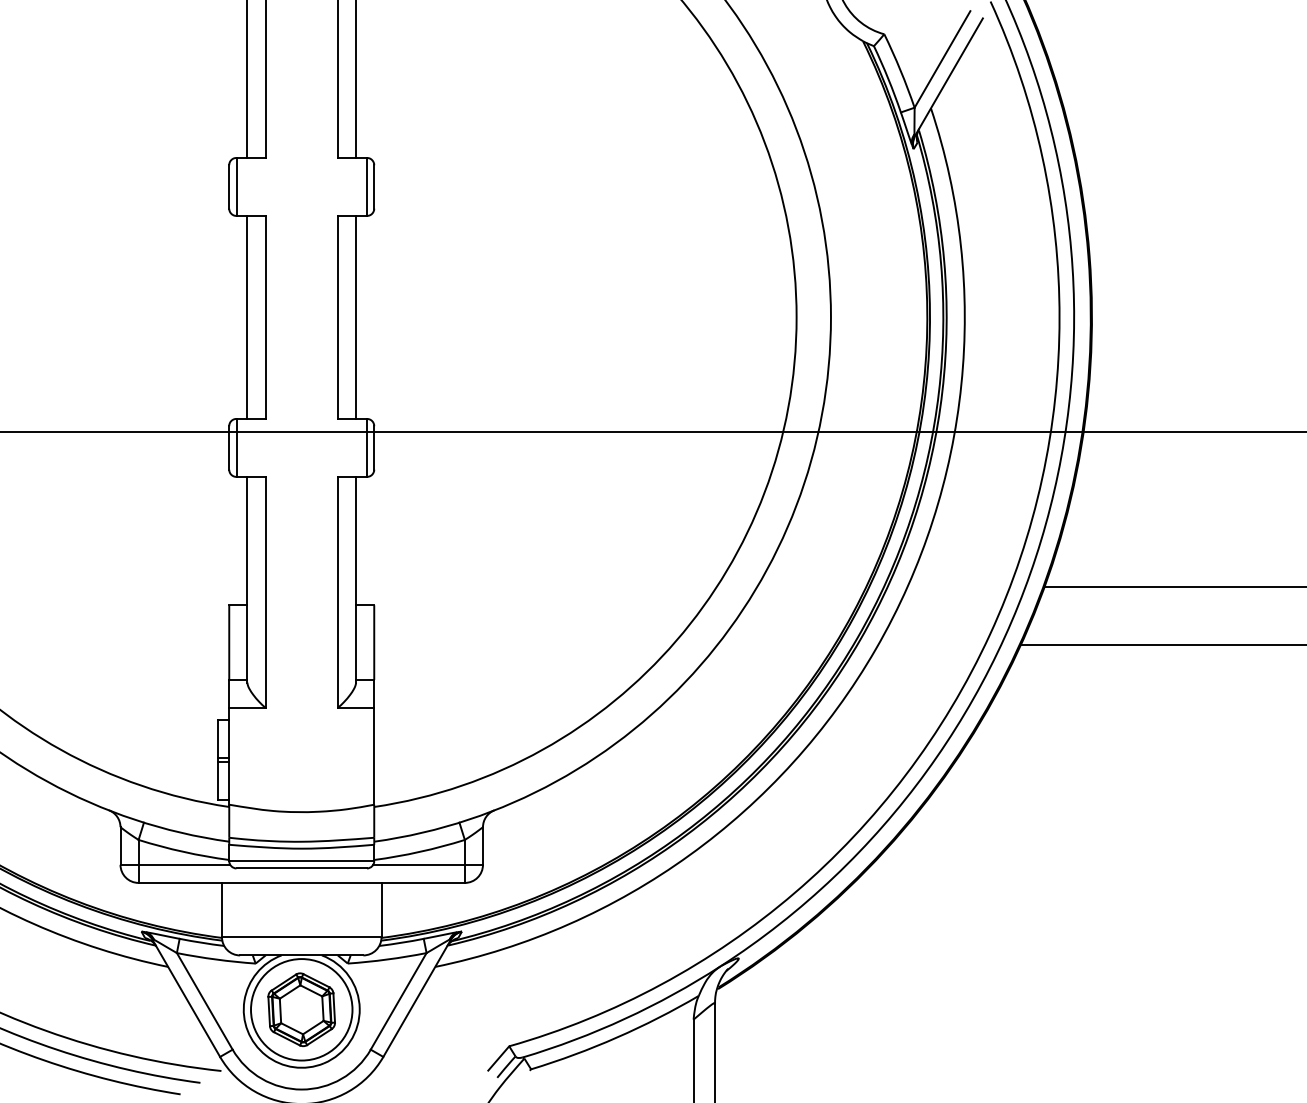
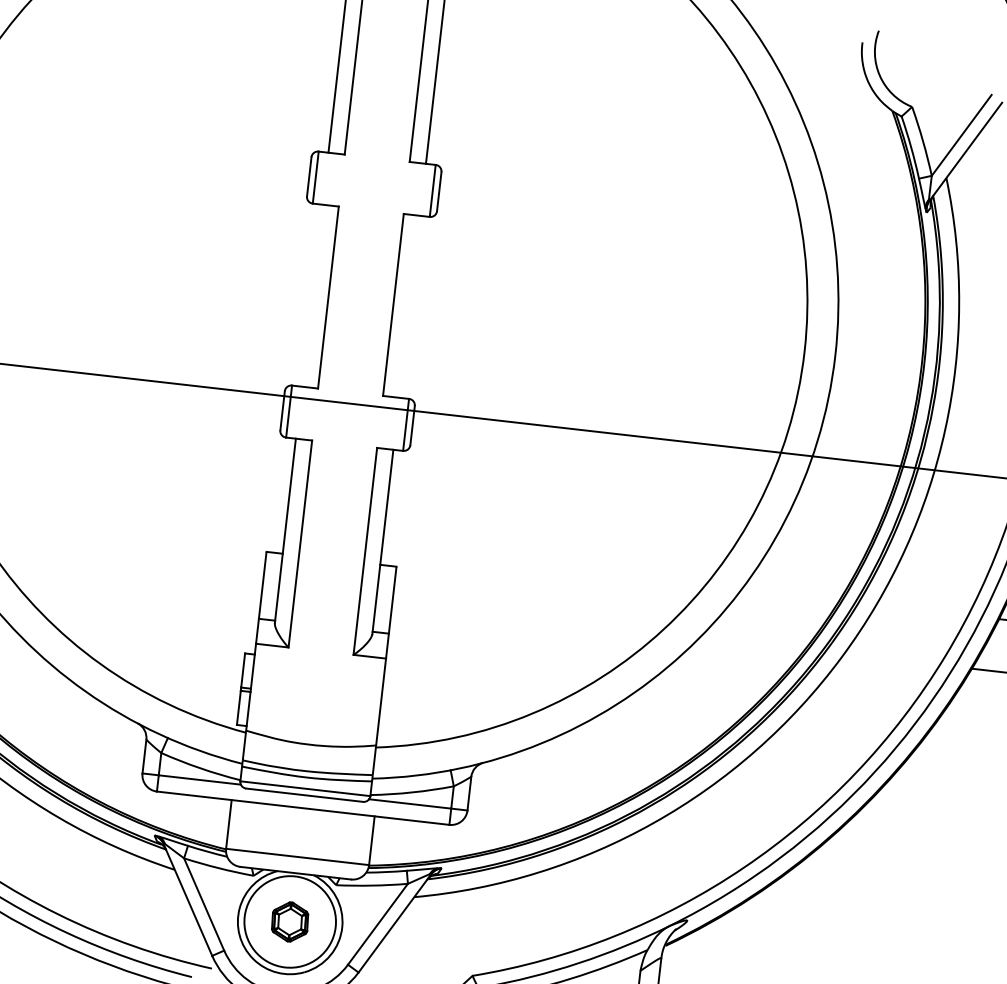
line: (247, 316) -> (312, 294), removed
line: (356, 316) -> (410, 305), removed
part: (301, 1009) -> (290, 921), size x0.6

